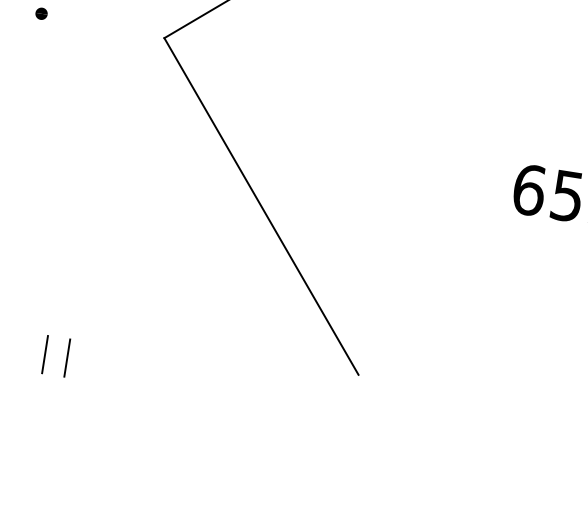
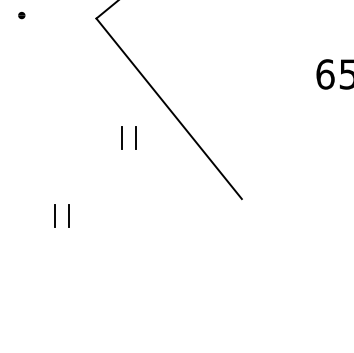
part: (186, 243) -> (128, 137), added

